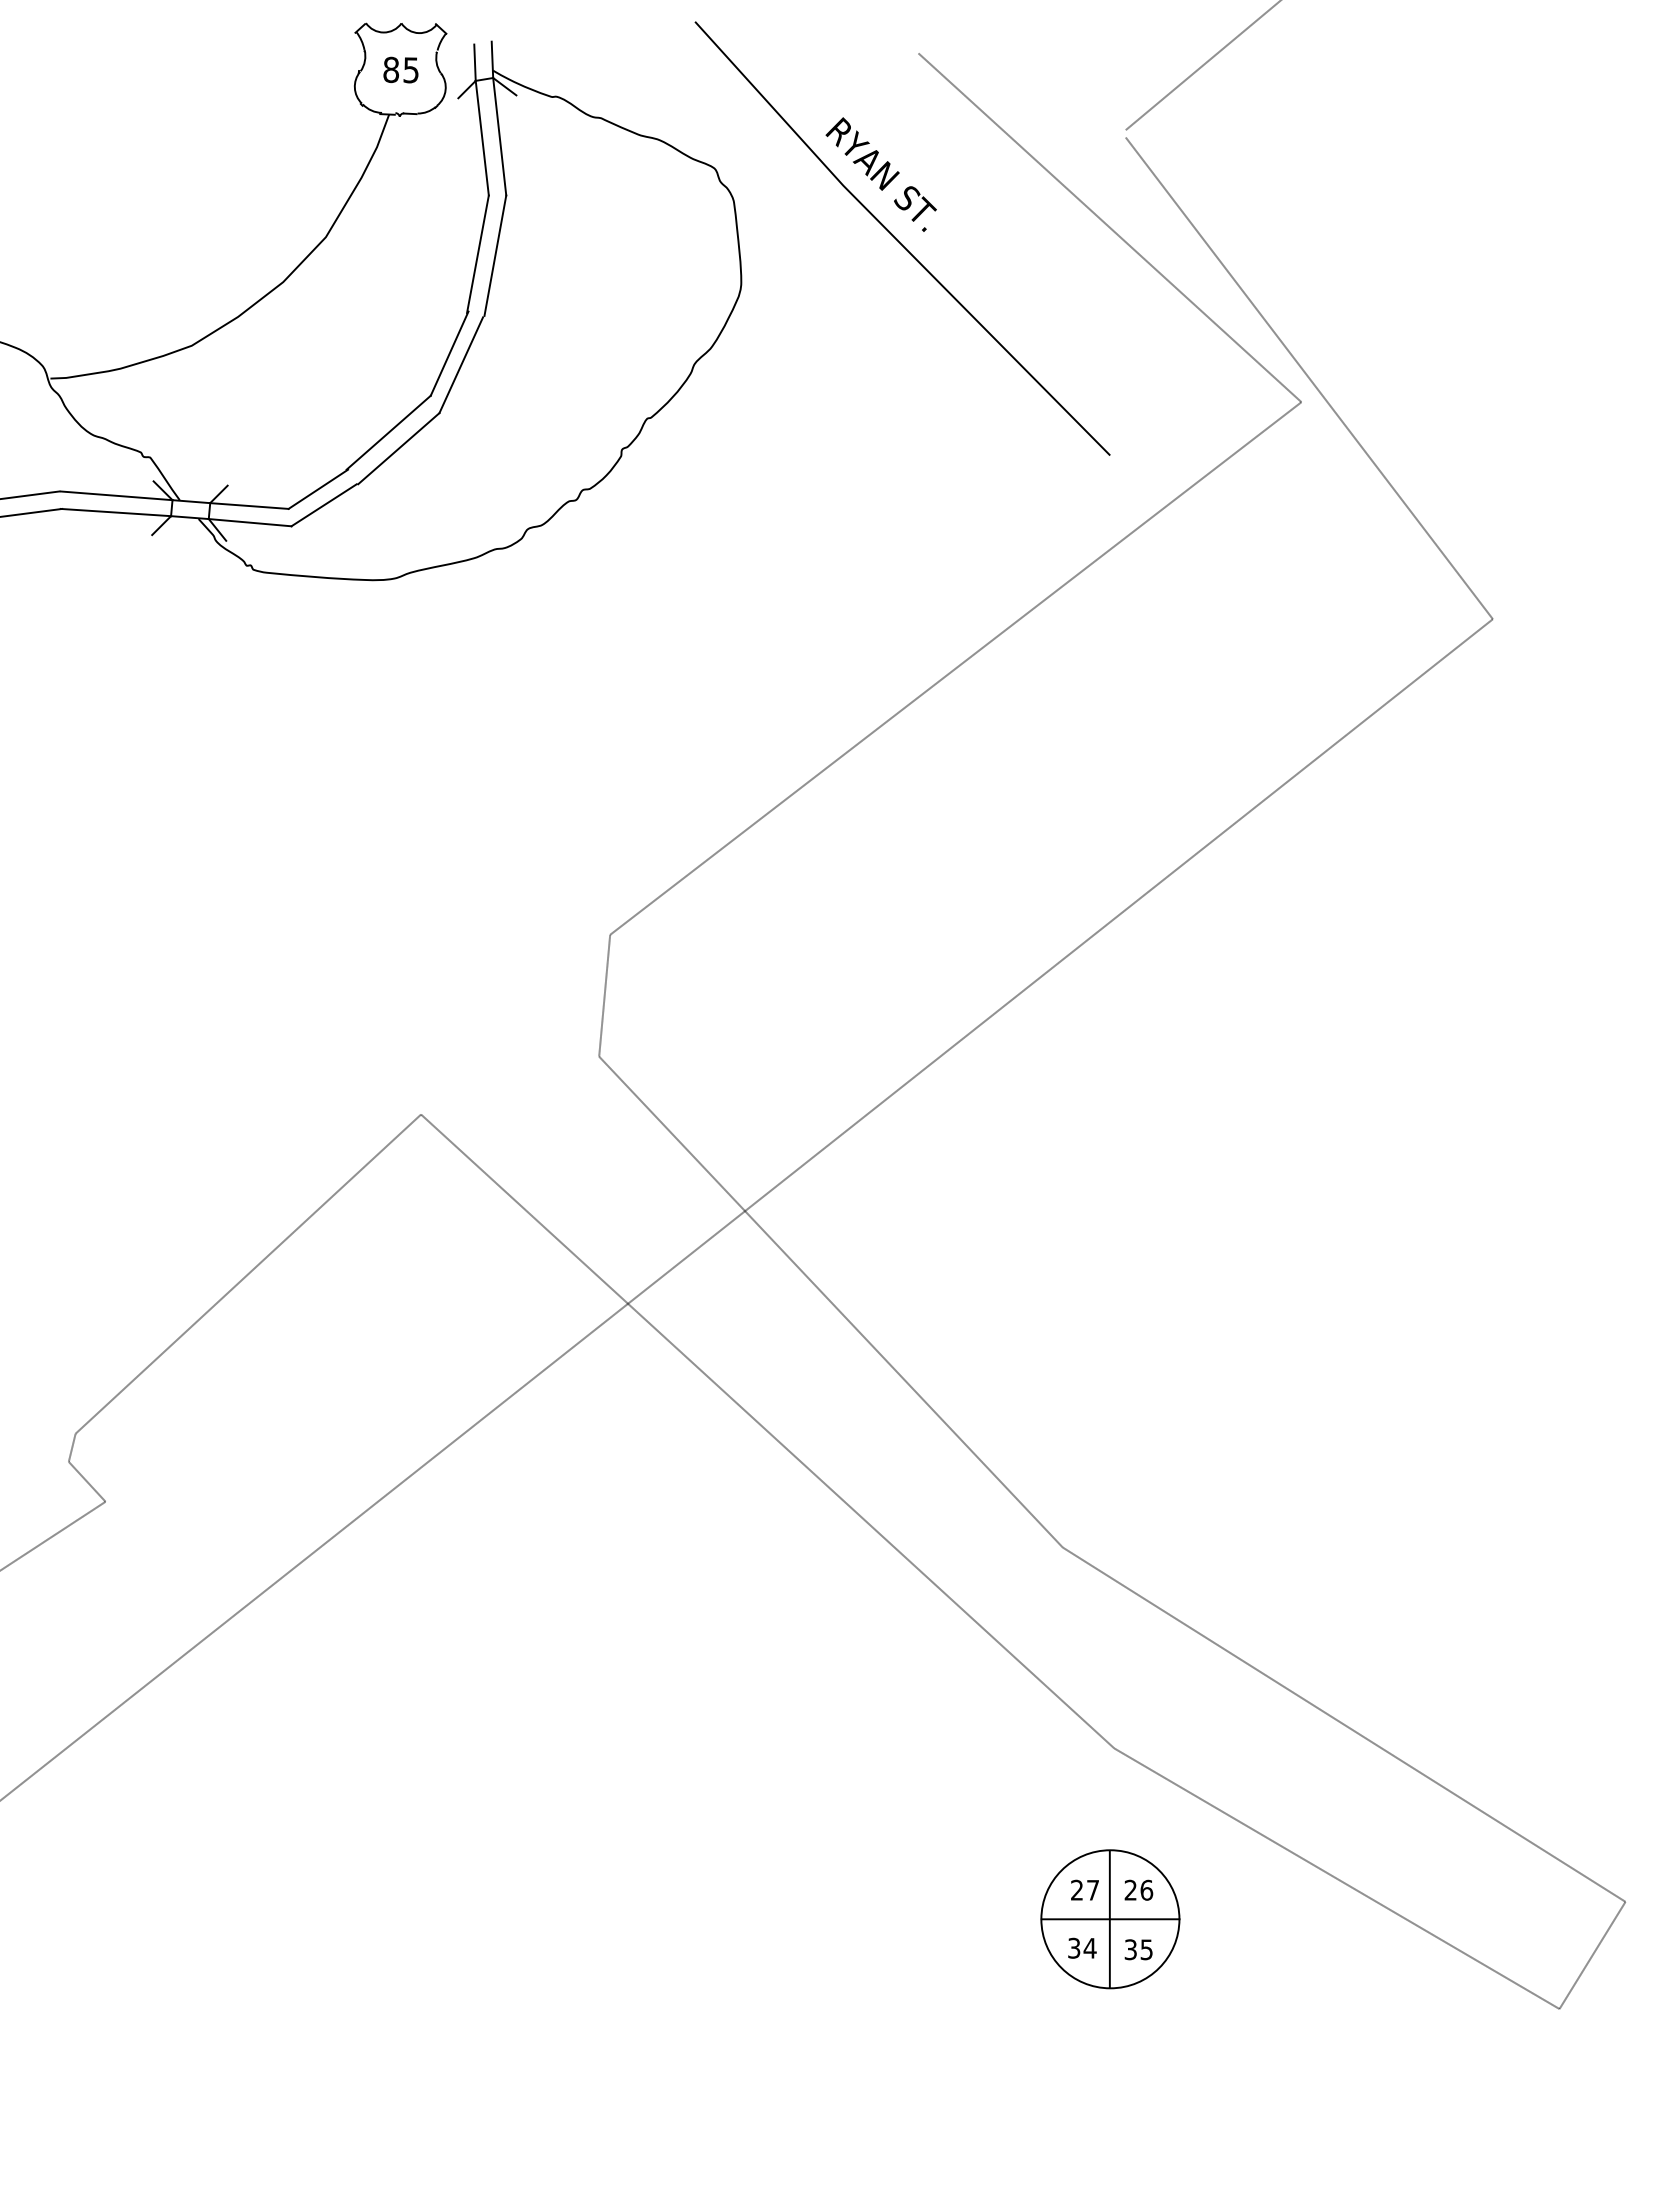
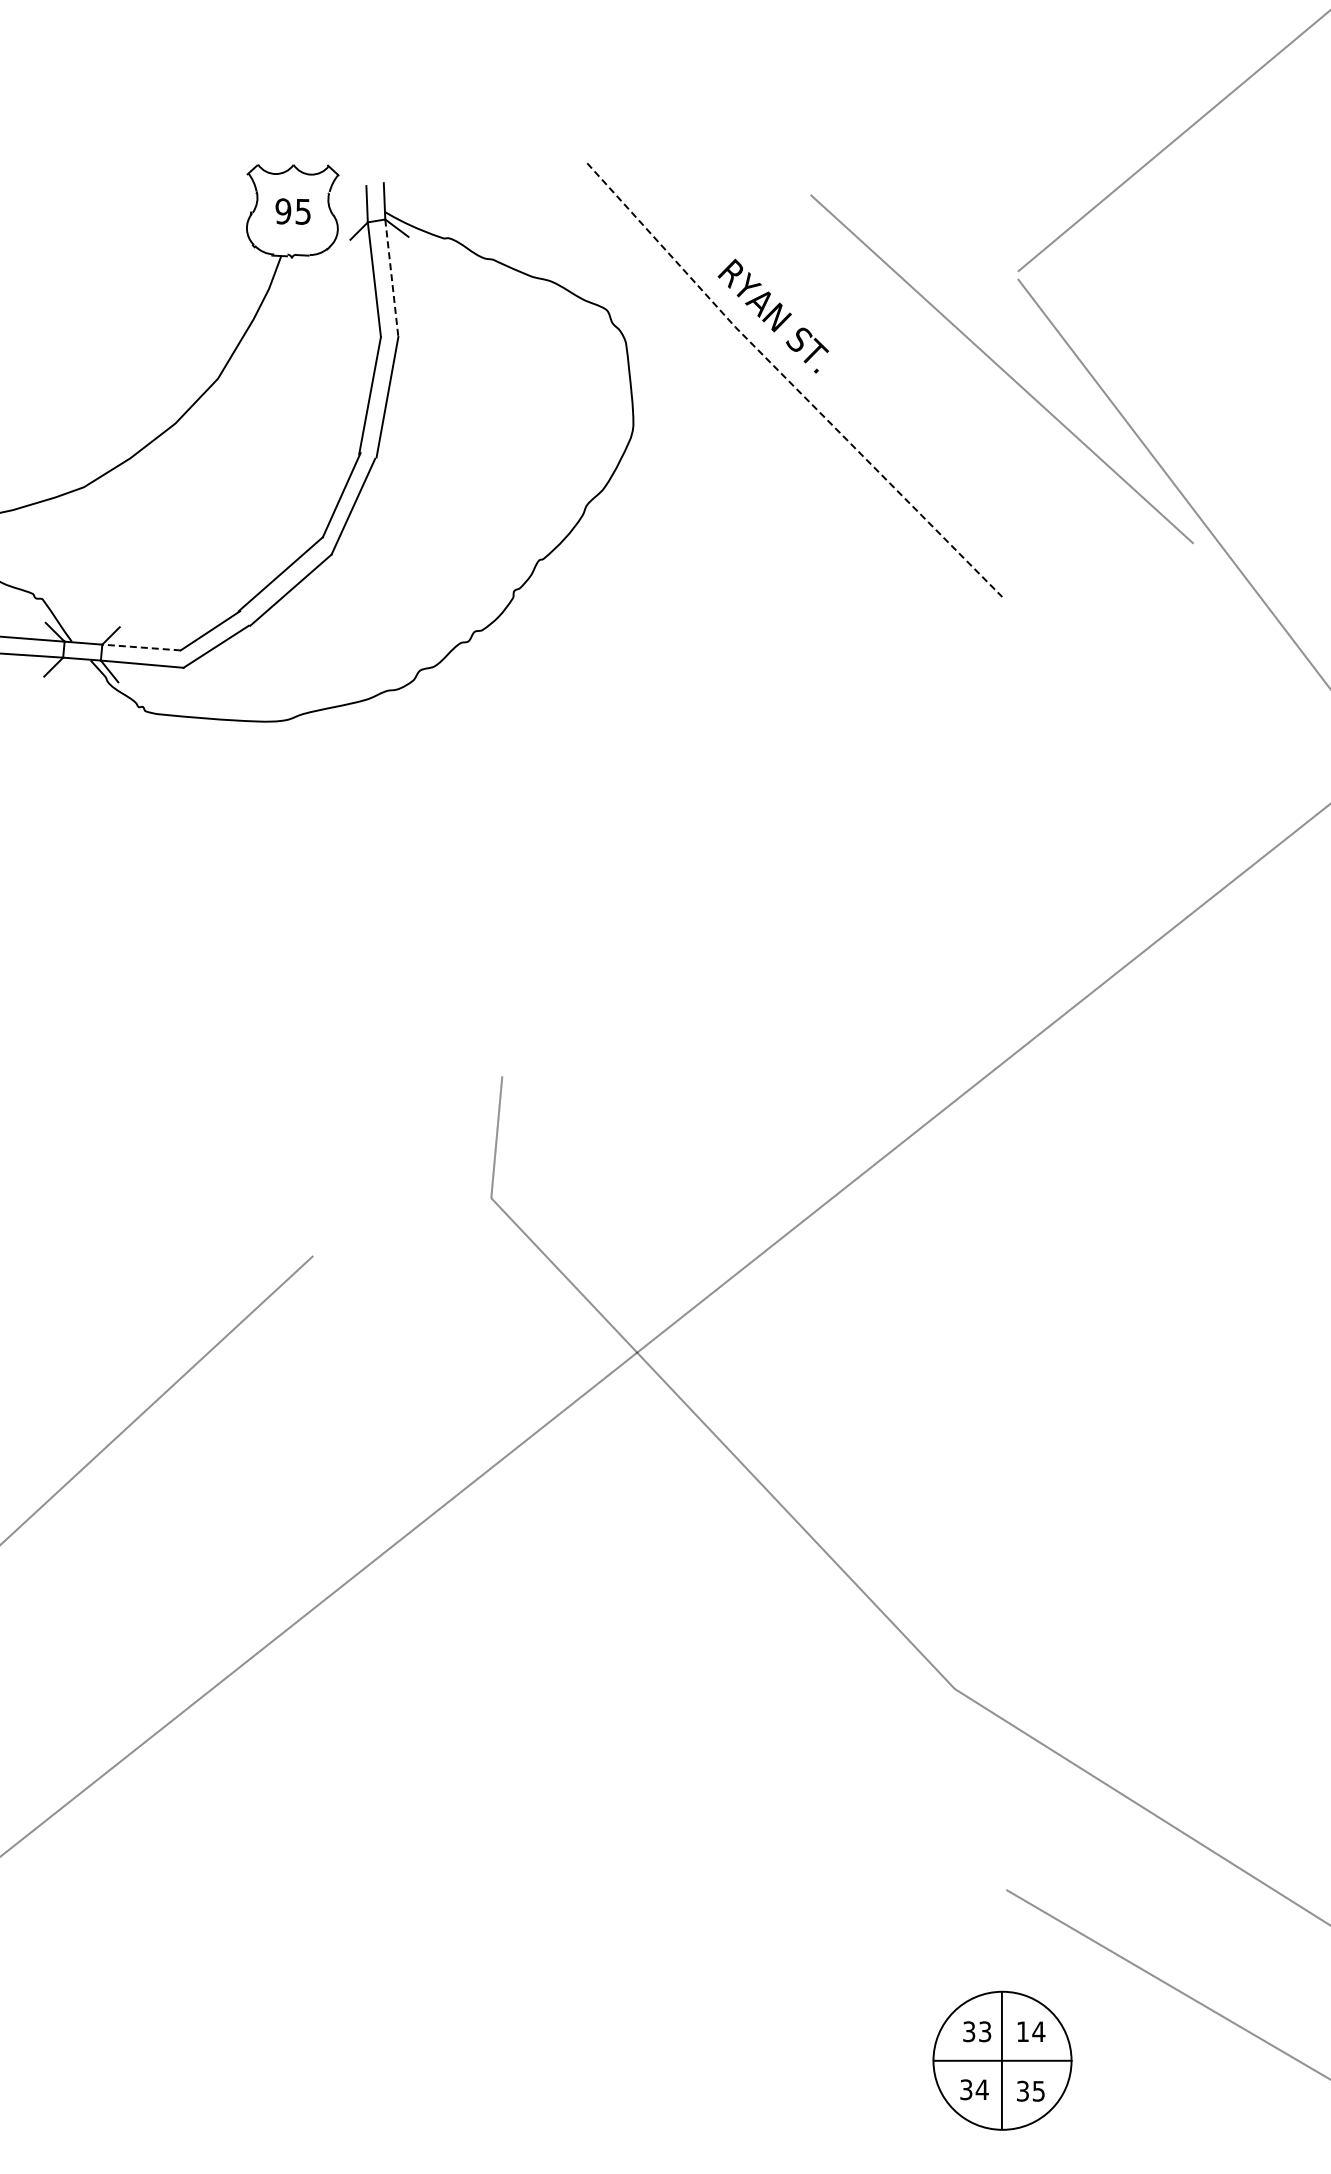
text: (391, 70) -> (283, 212), 85 -> 95
line: (499, 137) -> (391, 279), solid -> dashed
line: (898, 241) -> (790, 383), solid -> dashed
line: (248, 506) -> (140, 648), solid -> dashed
line: (955, 668) -> (847, 810), removed
line: (767, 1431) -> (659, 1573), removed
text: (1085, 1889) -> (977, 2031), 27 -> 33
text: (1138, 1889) -> (1030, 2031), 26 -> 14

